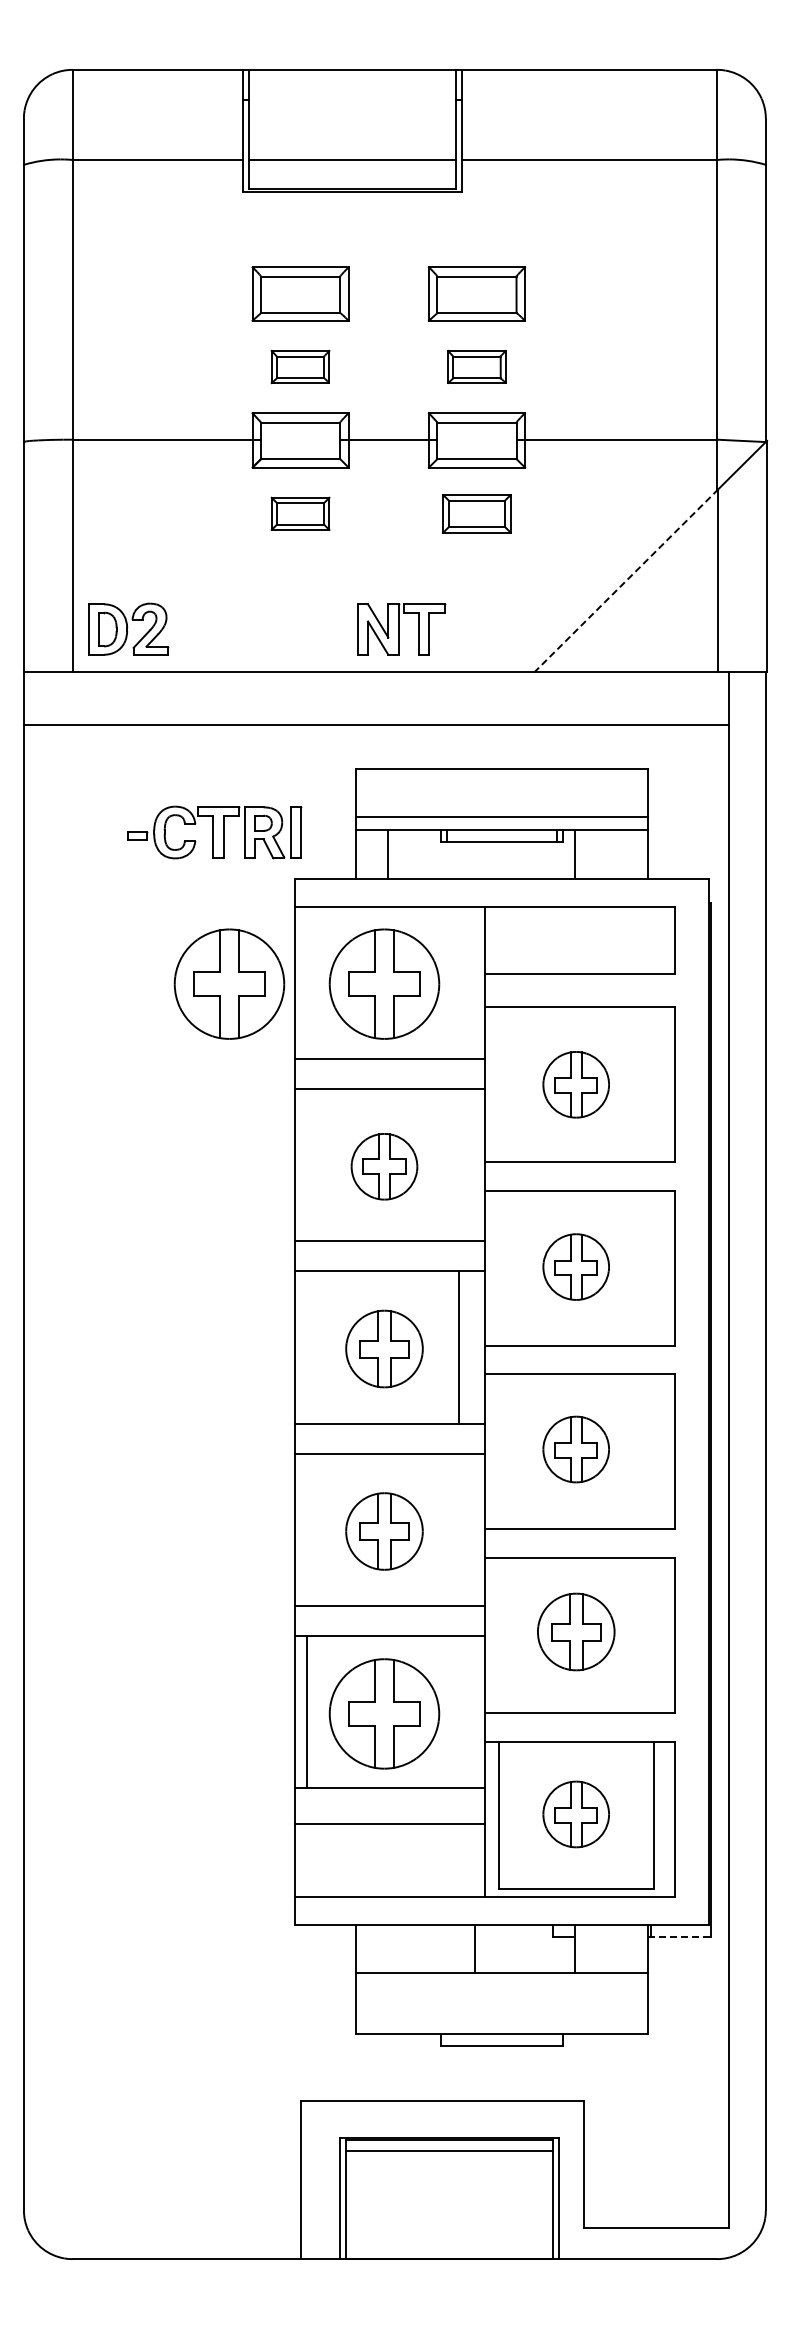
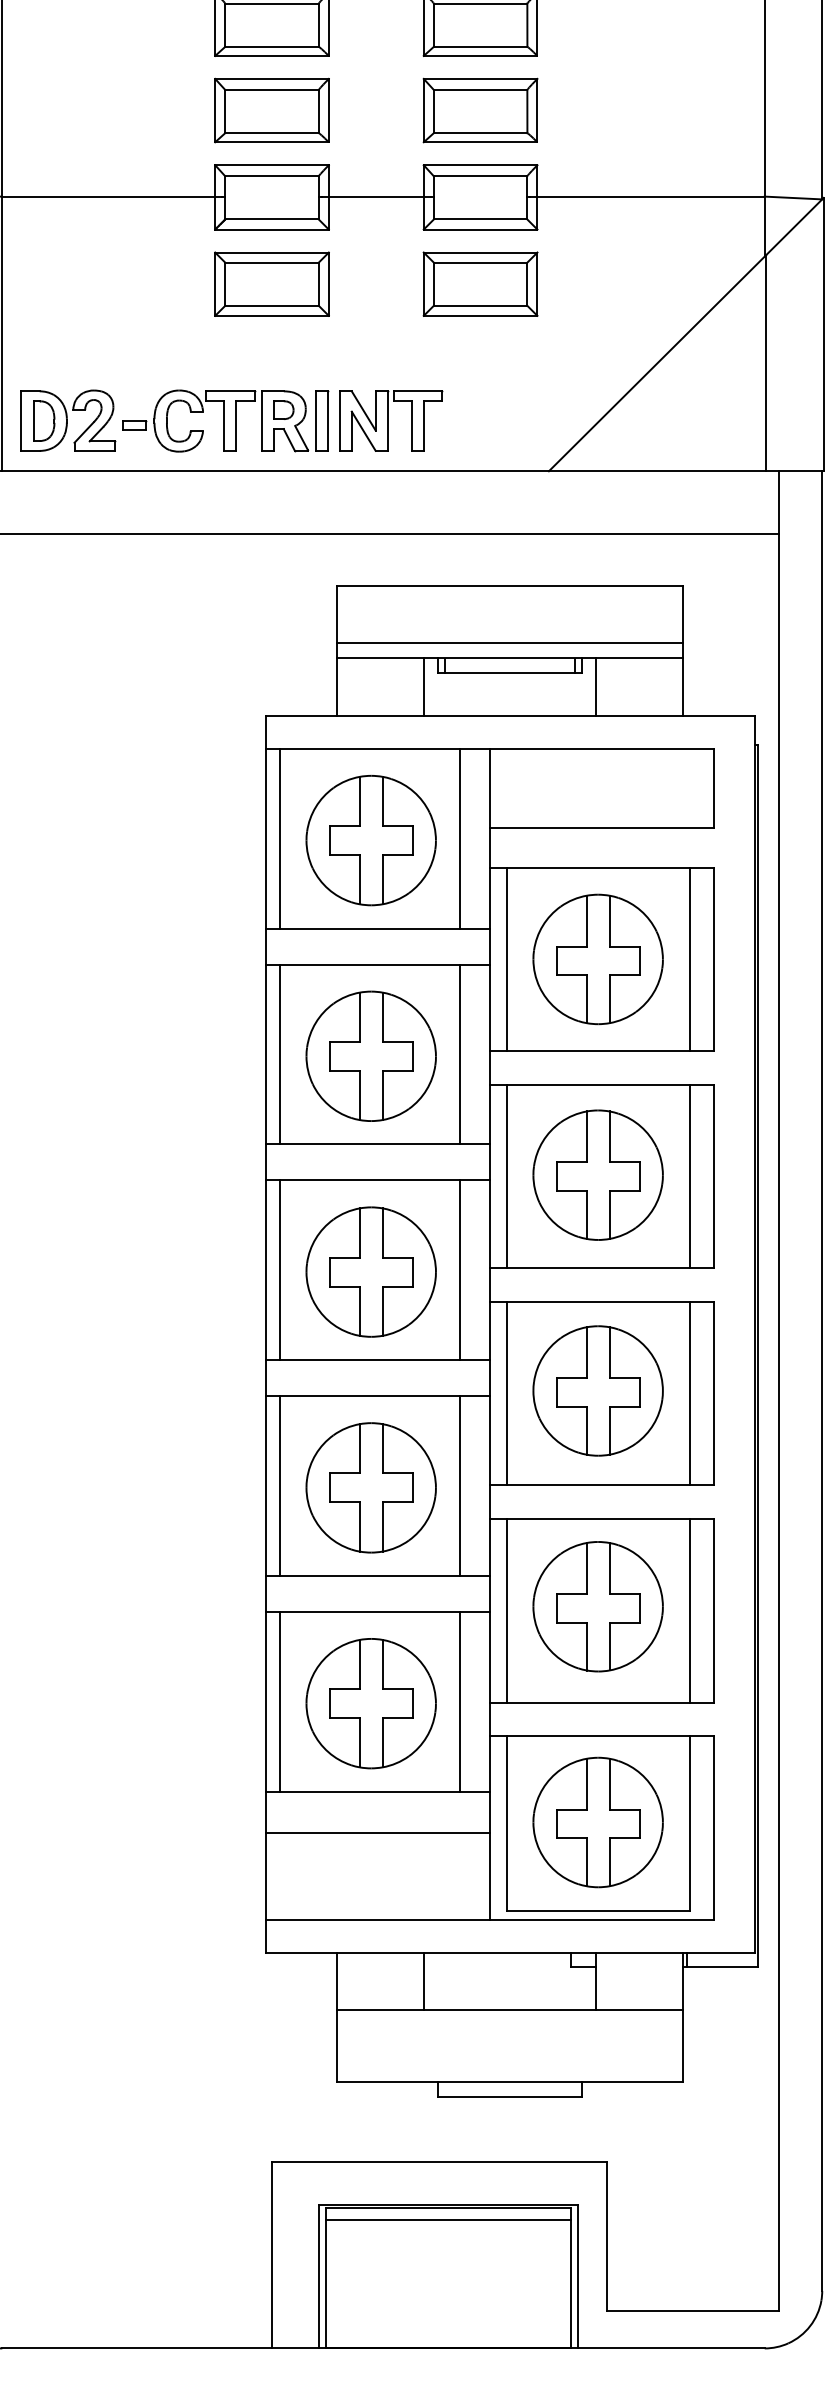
part: (300, 366) -> (271, 110), size x1.67
part: (476, 366) -> (480, 110), size x1.67
part: (300, 513) -> (271, 283), size x1.67
part: (476, 513) -> (480, 283), size x1.43
line: (626, 580) -> (657, 363), dashed -> solid
part: (214, 832) -> (225, 421), moved
line: (387, 854) -> (423, 687), moved
line: (307, 982) -> (280, 838), added
line: (459, 982) -> (459, 838), added
part: (229, 983) -> (187, 839), removed
line: (499, 1084) -> (507, 959), added
part: (575, 1084) -> (597, 959), size x1.67
line: (653, 1084) -> (689, 959), added
line: (307, 1165) -> (280, 1055), added
line: (459, 1165) -> (459, 1055), added
part: (384, 1166) -> (371, 1056), size x1.67
part: (575, 1266) -> (597, 1174), size x1.67
line: (499, 1267) -> (507, 1175), added
line: (653, 1267) -> (689, 1175), added
line: (307, 1347) -> (280, 1270), added
part: (384, 1348) -> (371, 1271), size x1.43
part: (575, 1449) -> (597, 1390), size x1.67
line: (499, 1451) -> (507, 1393), added
line: (653, 1451) -> (689, 1393), added
line: (307, 1529) -> (280, 1485), added
line: (459, 1529) -> (459, 1485), added
part: (384, 1531) -> (371, 1487), size x1.43
part: (575, 1631) -> (597, 1606), size x1.43
line: (499, 1635) -> (507, 1610), added
line: (653, 1635) -> (689, 1610), added
line: (459, 1712) -> (459, 1701), added
part: (575, 1814) -> (597, 1822), size x1.67
line: (679, 1936) -> (720, 1966), dashed -> solid
line: (474, 1948) -> (423, 1981), moved

